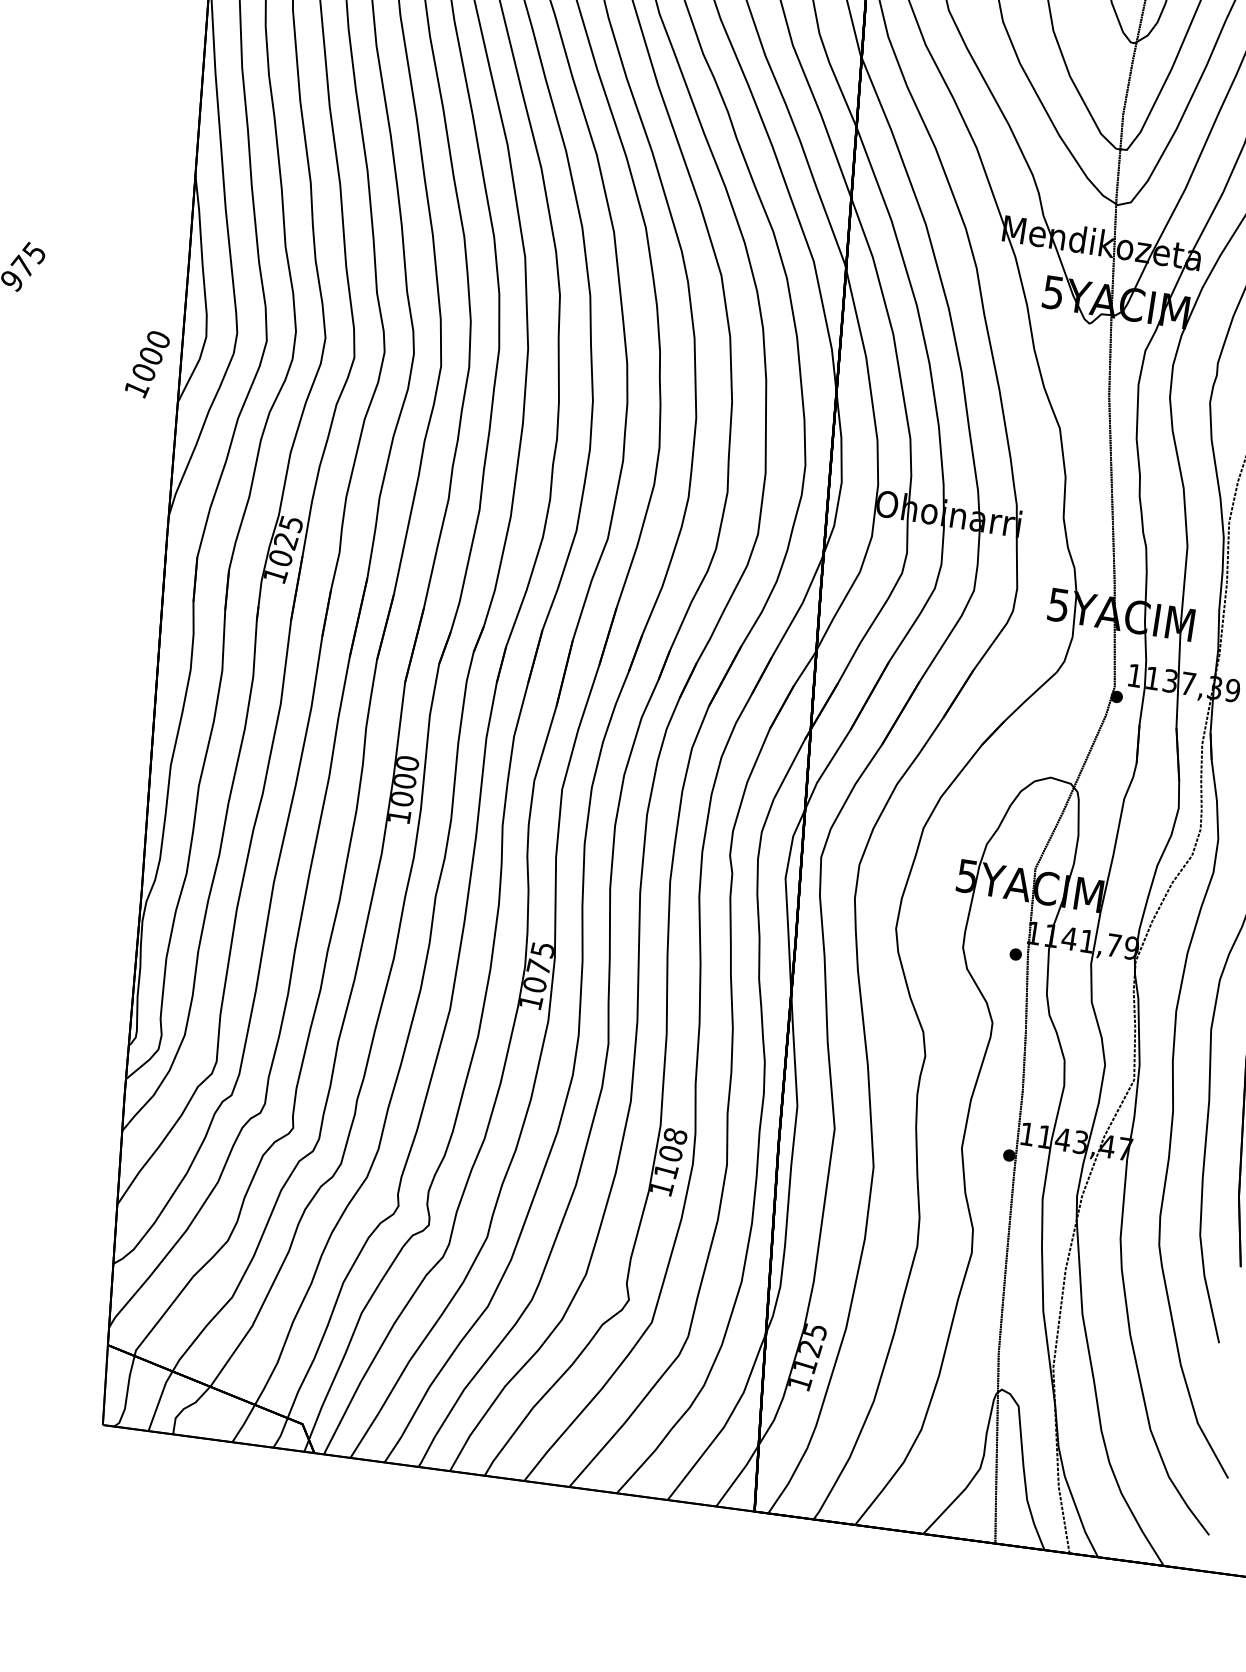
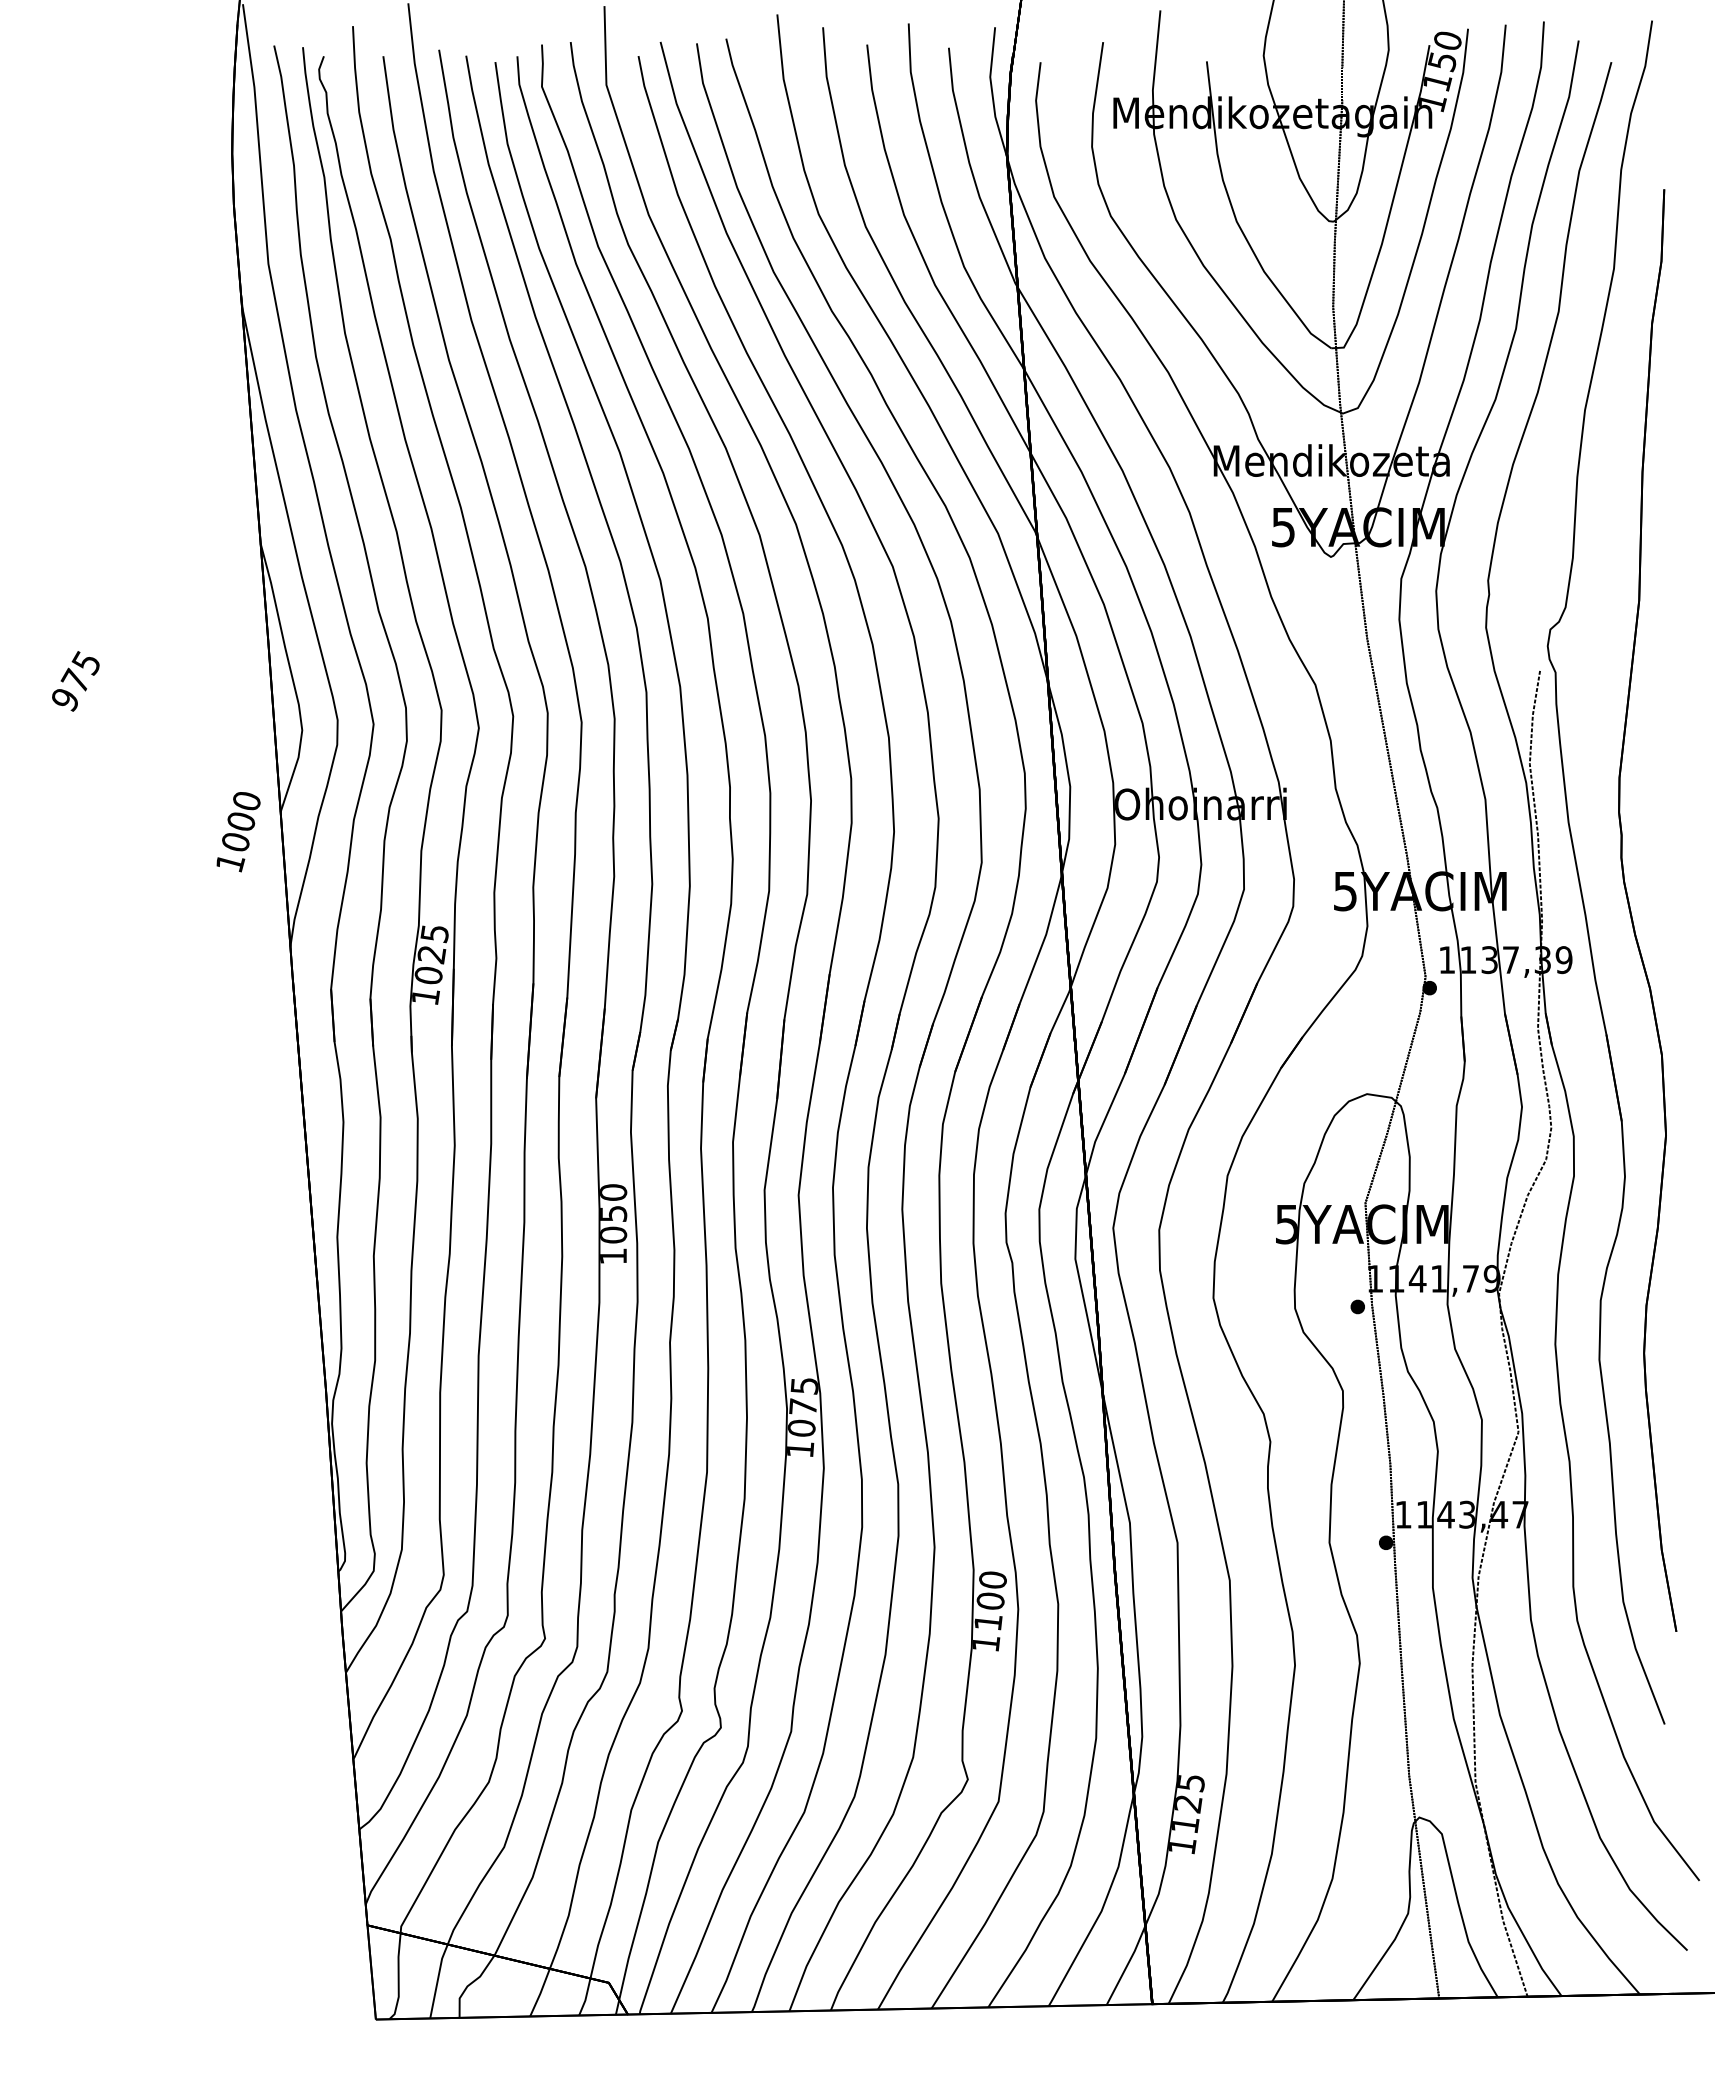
text: (147, 364) -> (238, 832), moved
text: (404, 781) -> (613, 1213), 1000 -> 1050
text: (675, 1135) -> (992, 1579), 1108 -> 1100

